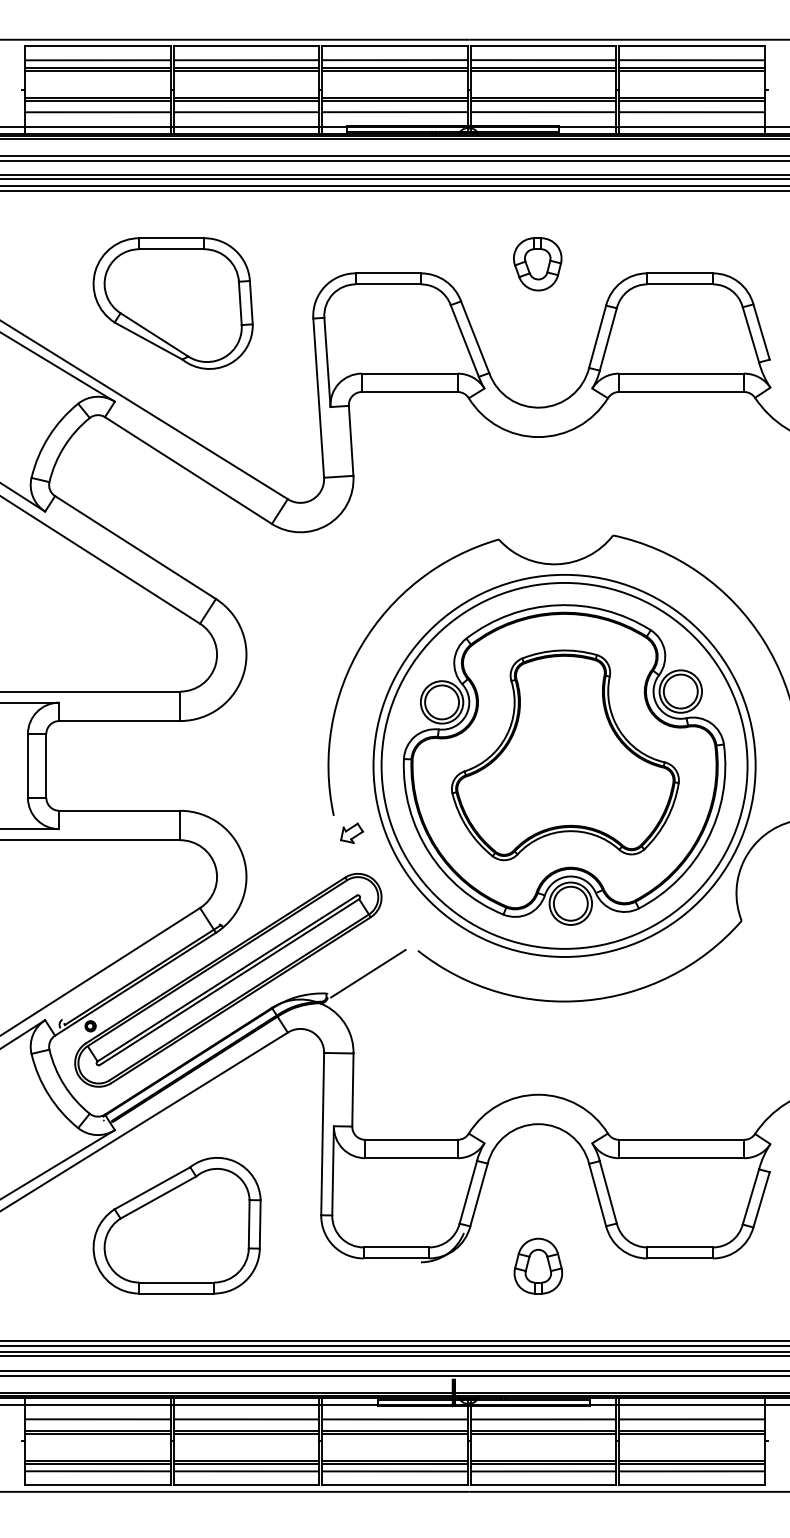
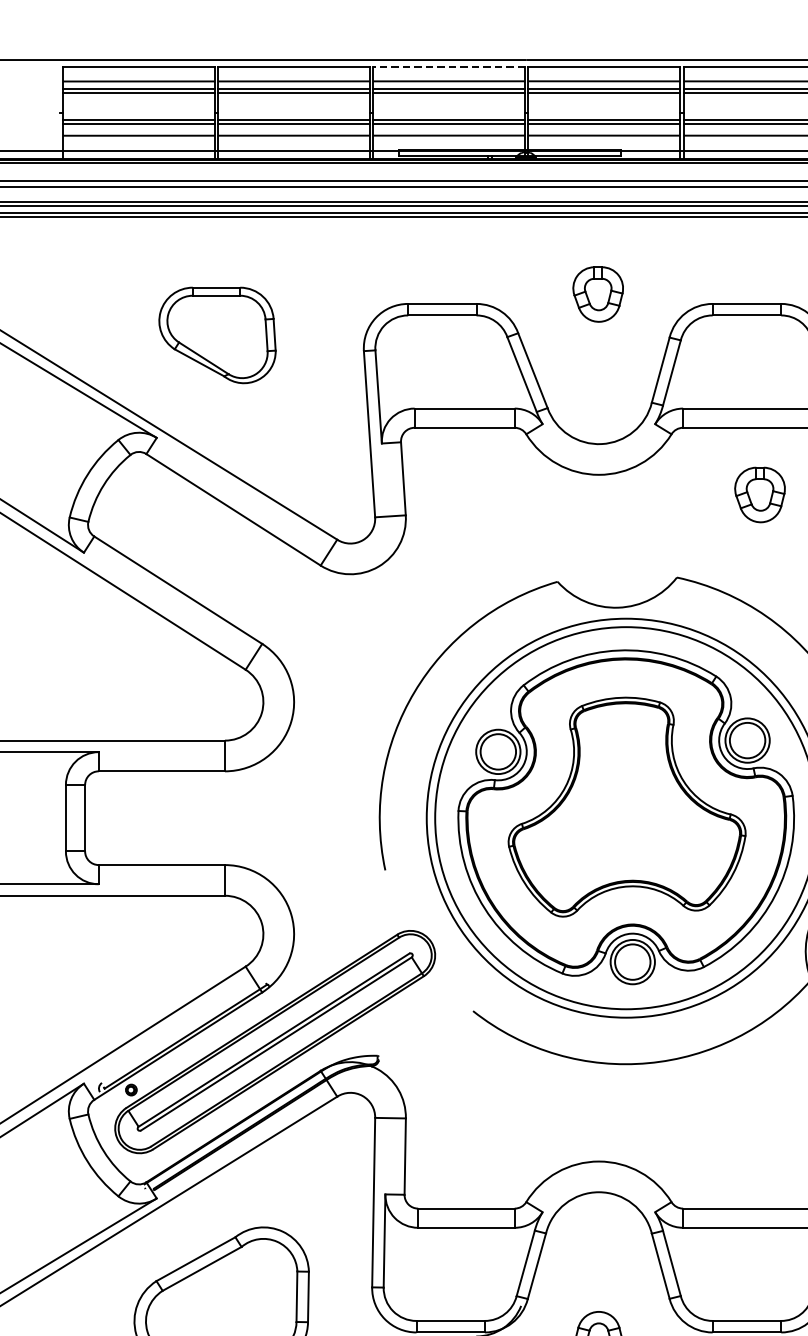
line: (395, 46) -> (449, 67), solid -> dashed
part: (172, 303) -> (216, 335), size x0.7
part: (692, 456) -> (759, 495), added
part: (351, 832) -> (403, 887), removed
line: (368, 973) -> (421, 1034), removed

